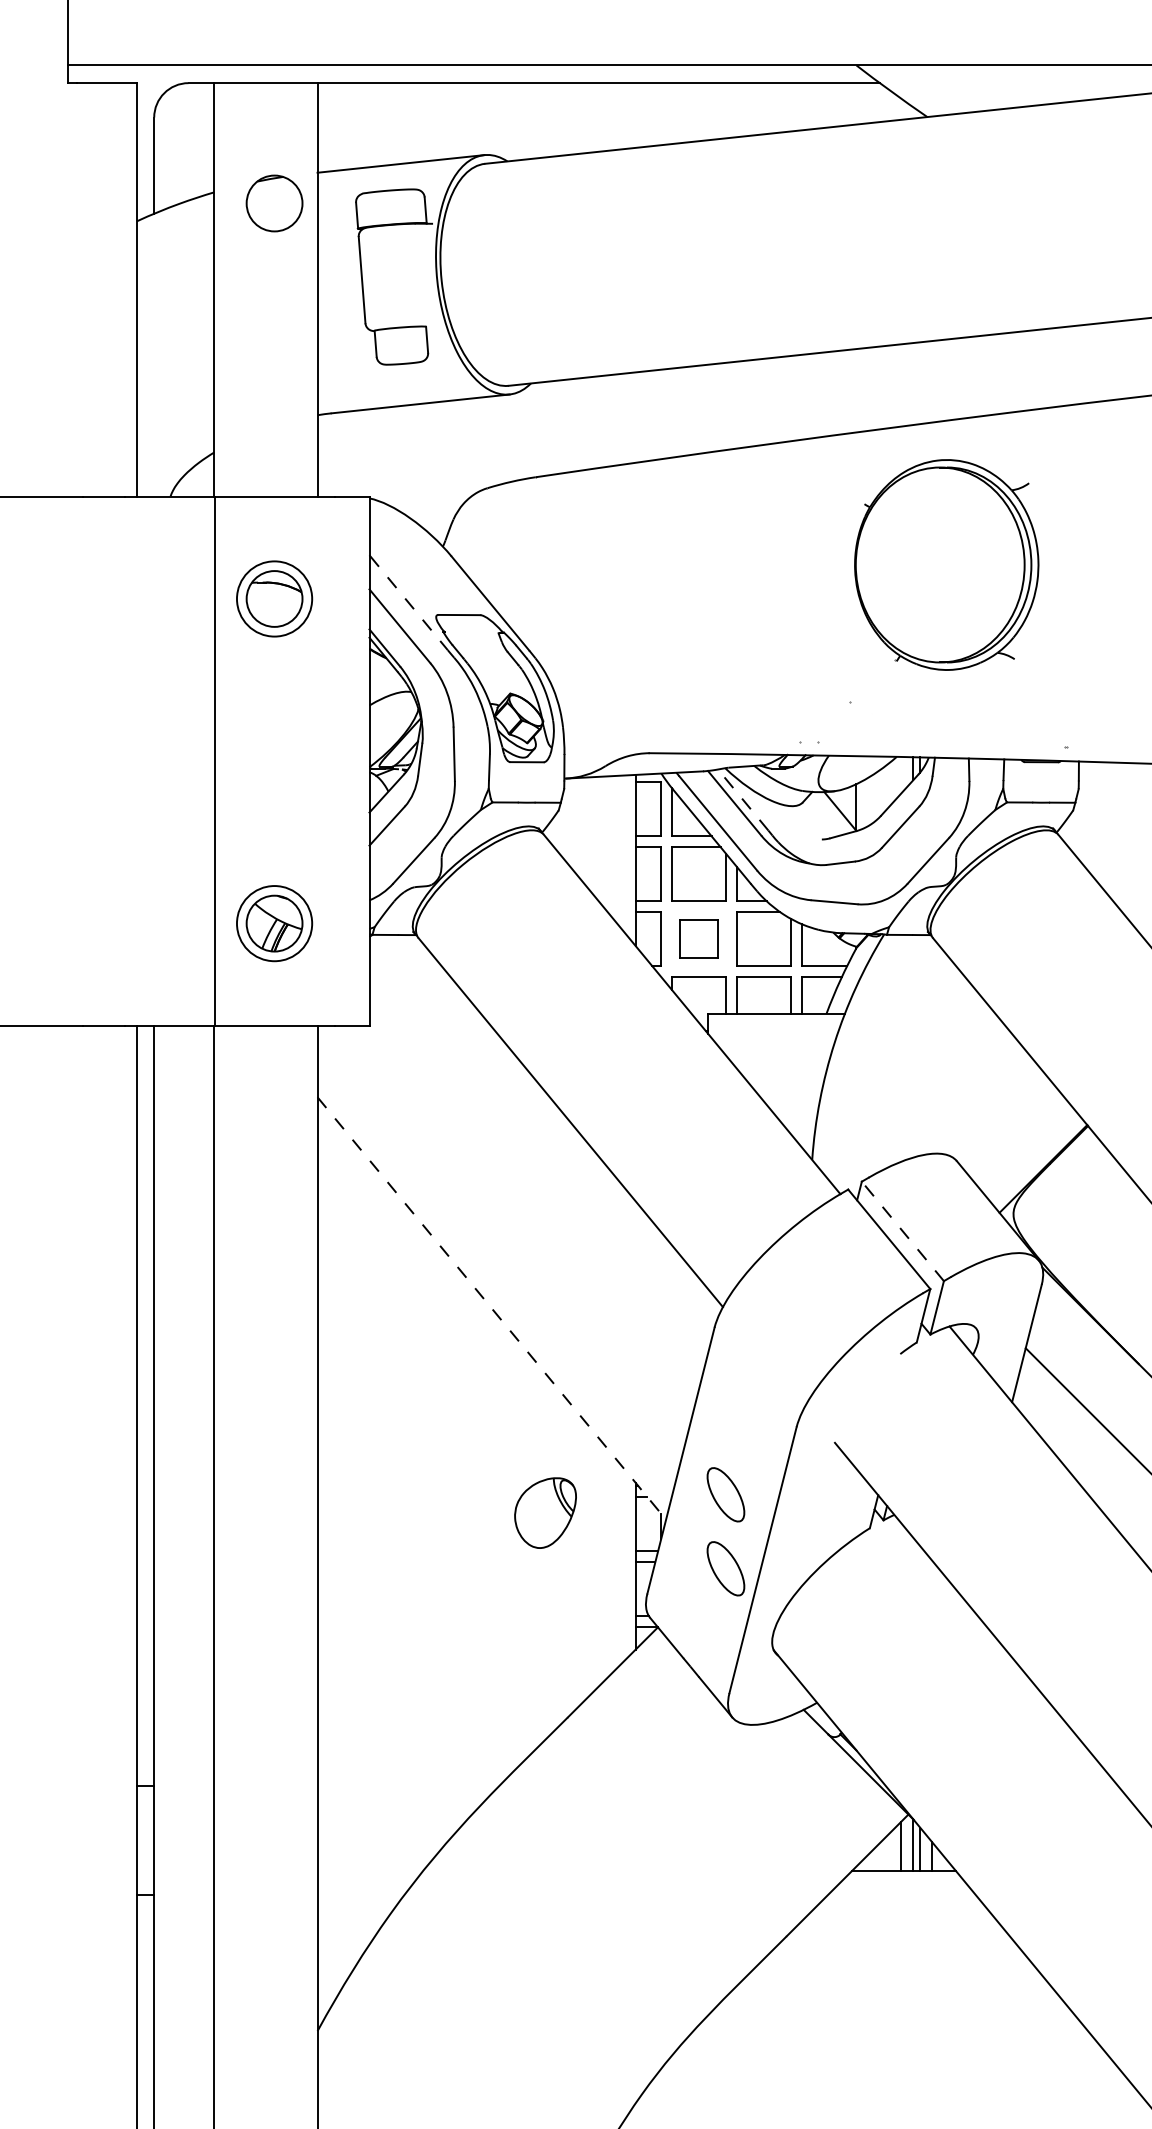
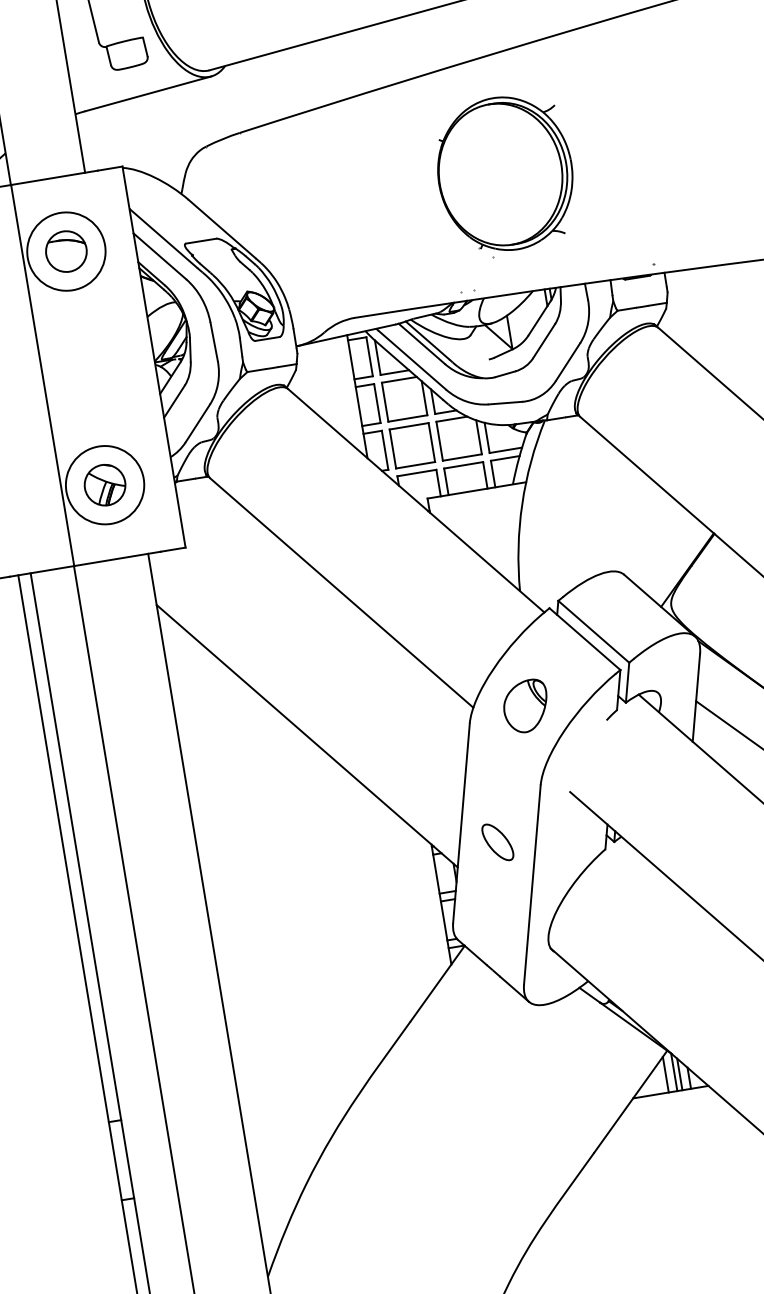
part: (946, 564) -> (505, 173), moved
circle: (274, 598) -> (66, 251), size x1.43
line: (408, 603) -> (163, 238), dashed -> solid
line: (743, 799) -> (427, 340), dashed -> solid
circle: (274, 923) -> (105, 485), size x1.43
part: (698, 938) -> (411, 445), size x1.43
line: (902, 1231) -> (593, 631), dashed -> solid
line: (491, 1308) -> (307, 736), dashed -> solid
part: (545, 1512) -> (525, 705), moved
part: (725, 1568) -> (506, 895), removed

